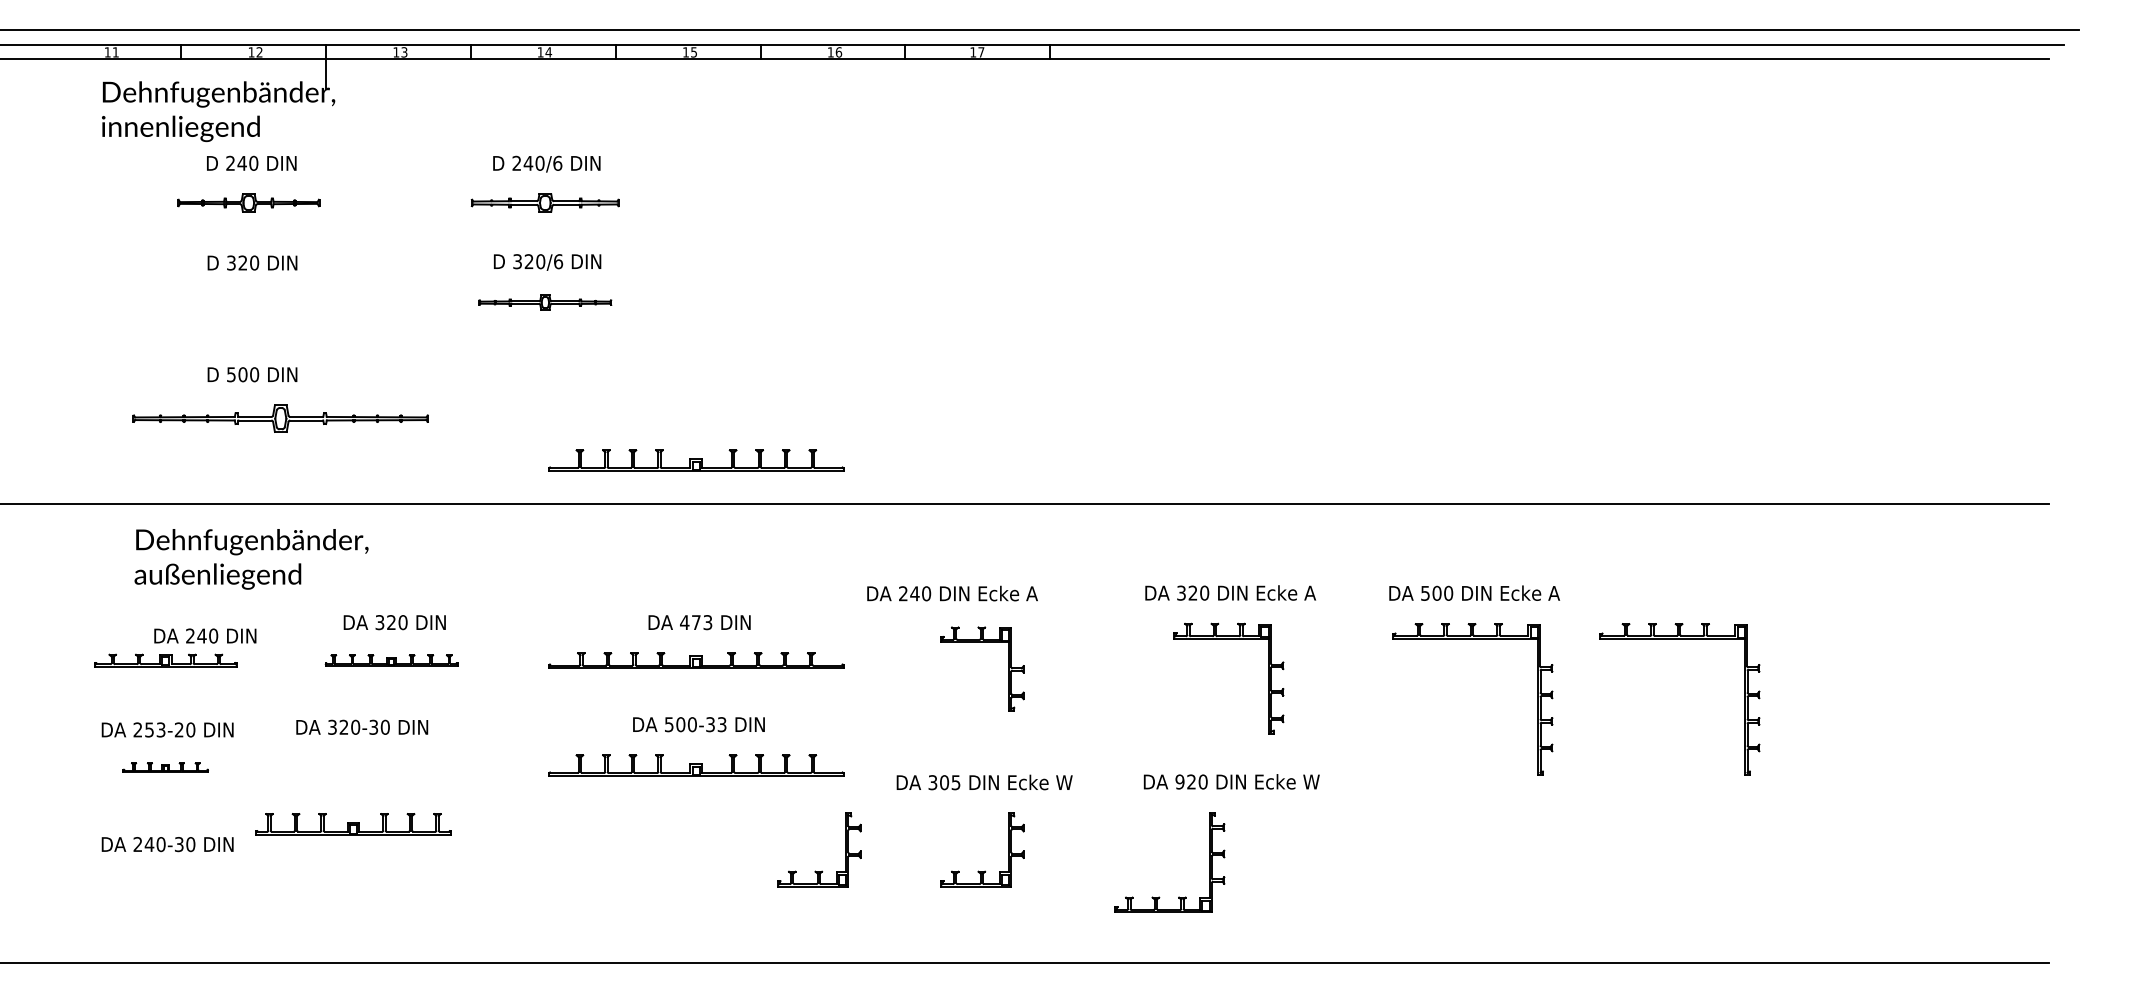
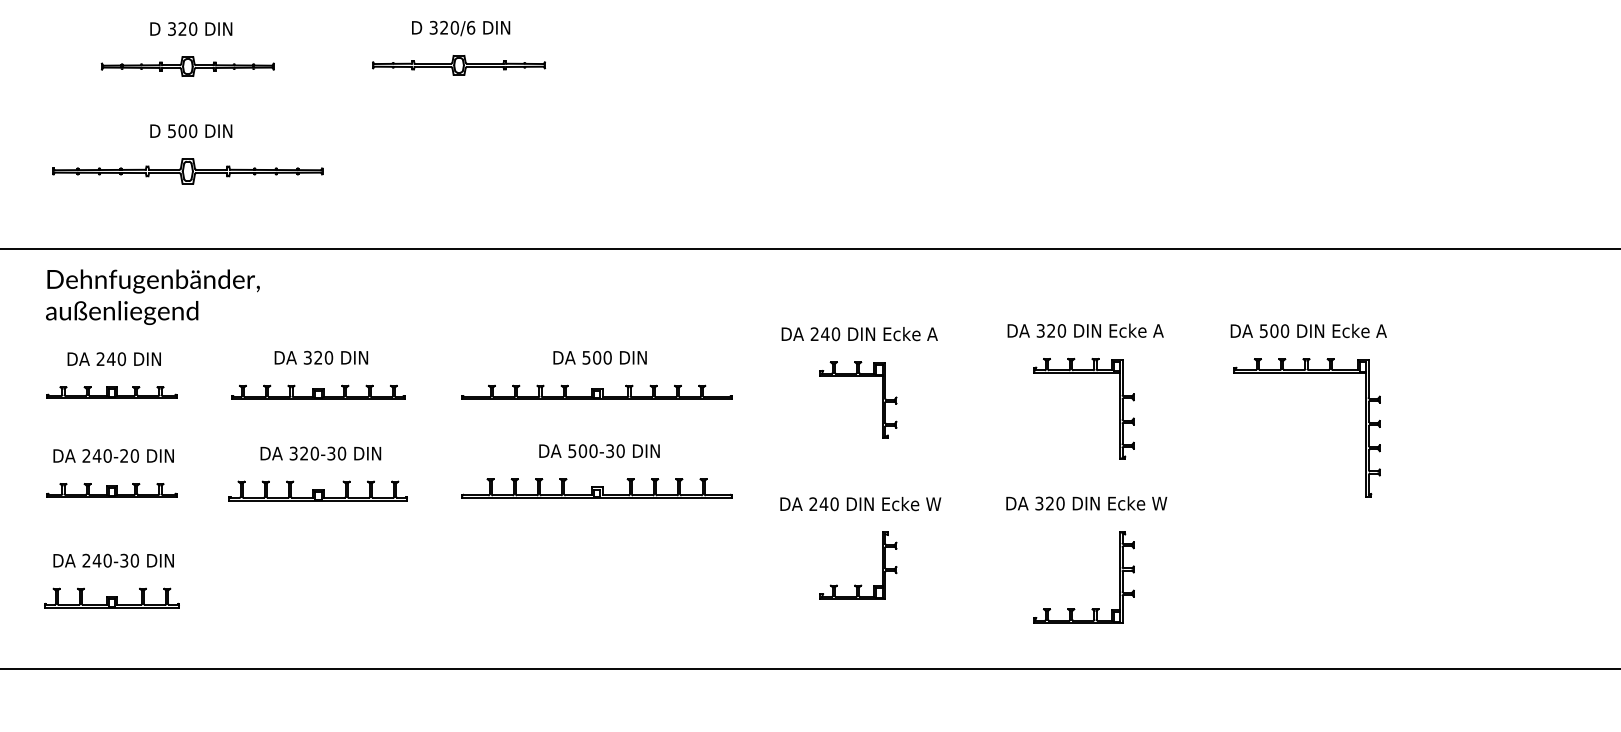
part: (545, 302) -> (459, 65), size x1.43
part: (248, 303) -> (187, 66), added
part: (280, 418) -> (187, 171), moved
part: (696, 460) -> (597, 209), removed
text: (251, 559) -> (152, 297), moved
text: (952, 593) -> (859, 333), moved
text: (696, 622) -> (597, 357), 473 -> 500
text: (205, 635) -> (114, 358), moved
part: (1679, 639) -> (1496, 373), removed
part: (391, 660) -> (318, 392), size x1.43
text: (721, 724) -> (620, 451), 500-33 -> 500-30
text: (362, 726) -> (321, 452), moved
text: (154, 729) -> (101, 455), 253-20 -> 240-20
part: (165, 767) -> (111, 490), size x1.67
text: (1179, 781) -> (1038, 503), 920 -> 320
text: (944, 782) -> (824, 504), 305 -> 240
part: (353, 824) -> (318, 491), moved
part: (822, 870) -> (712, 584), removed
part: (165, 885) -> (111, 598), added
part: (1178, 896) -> (1091, 608), moved

